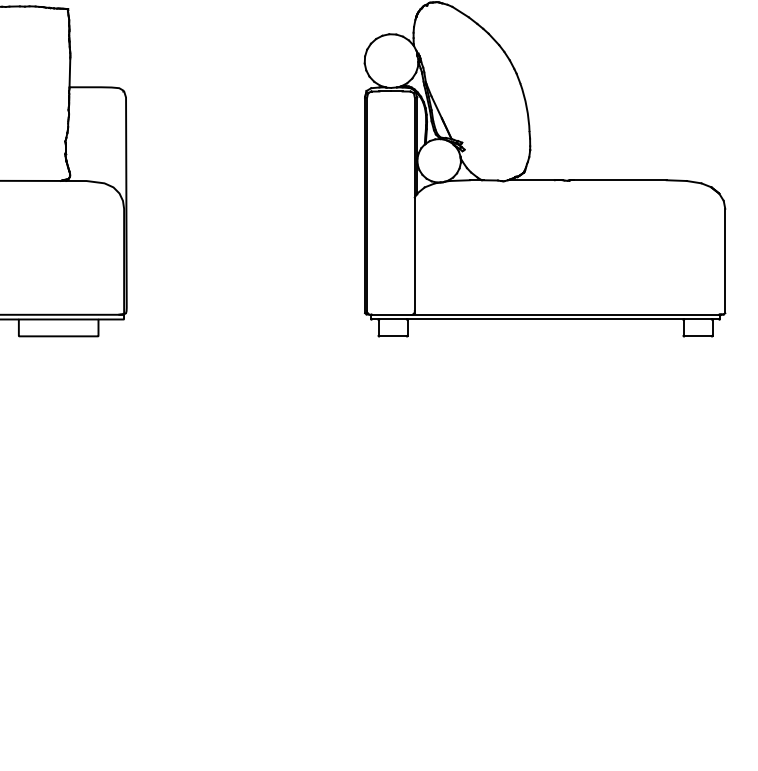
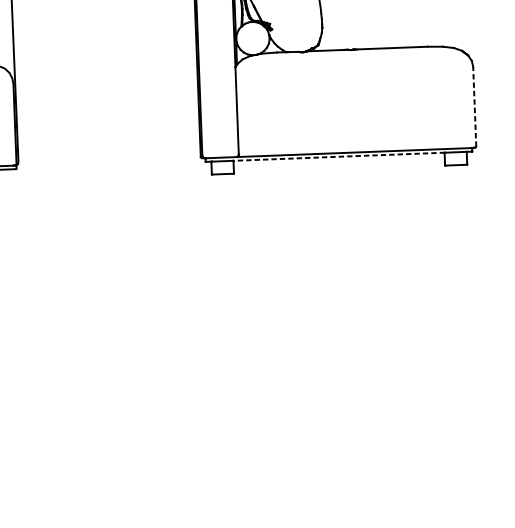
line: (725, 260) -> (474, 106), solid -> dashed
line: (545, 319) -> (338, 156), solid -> dashed

